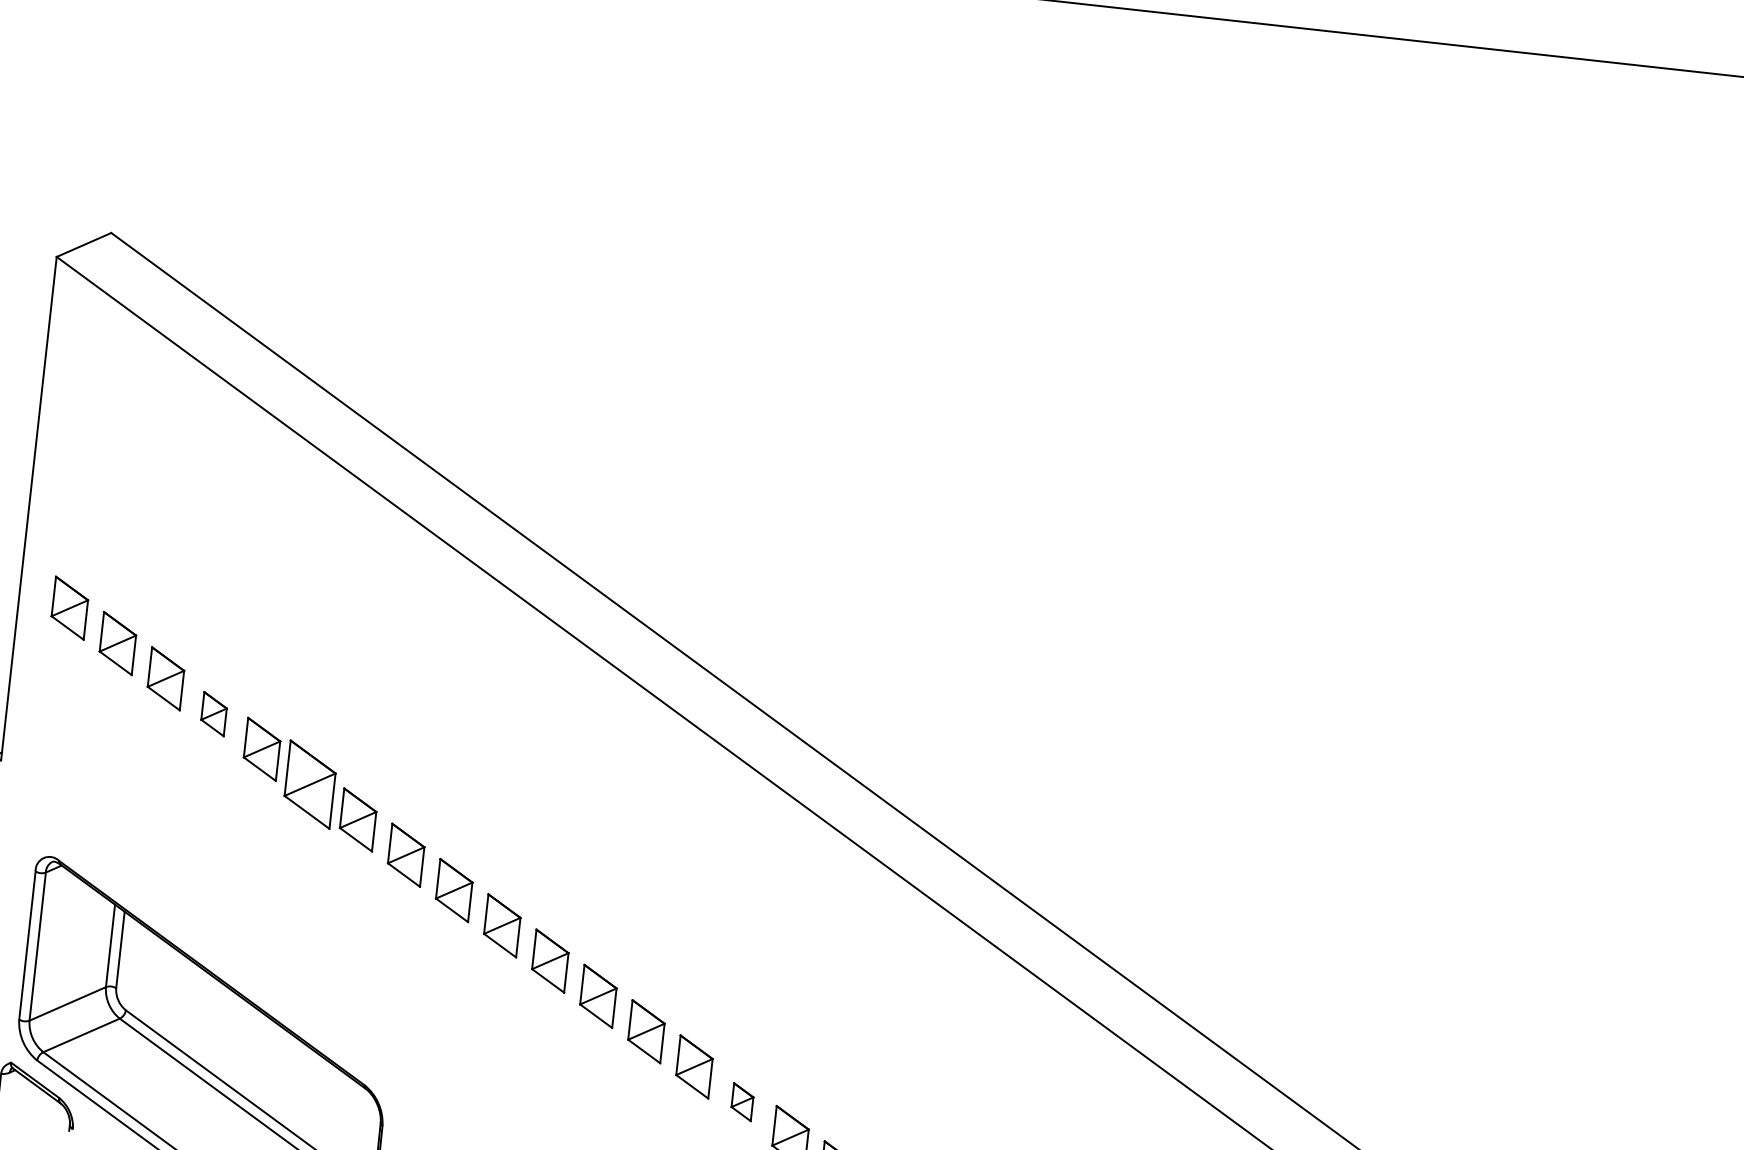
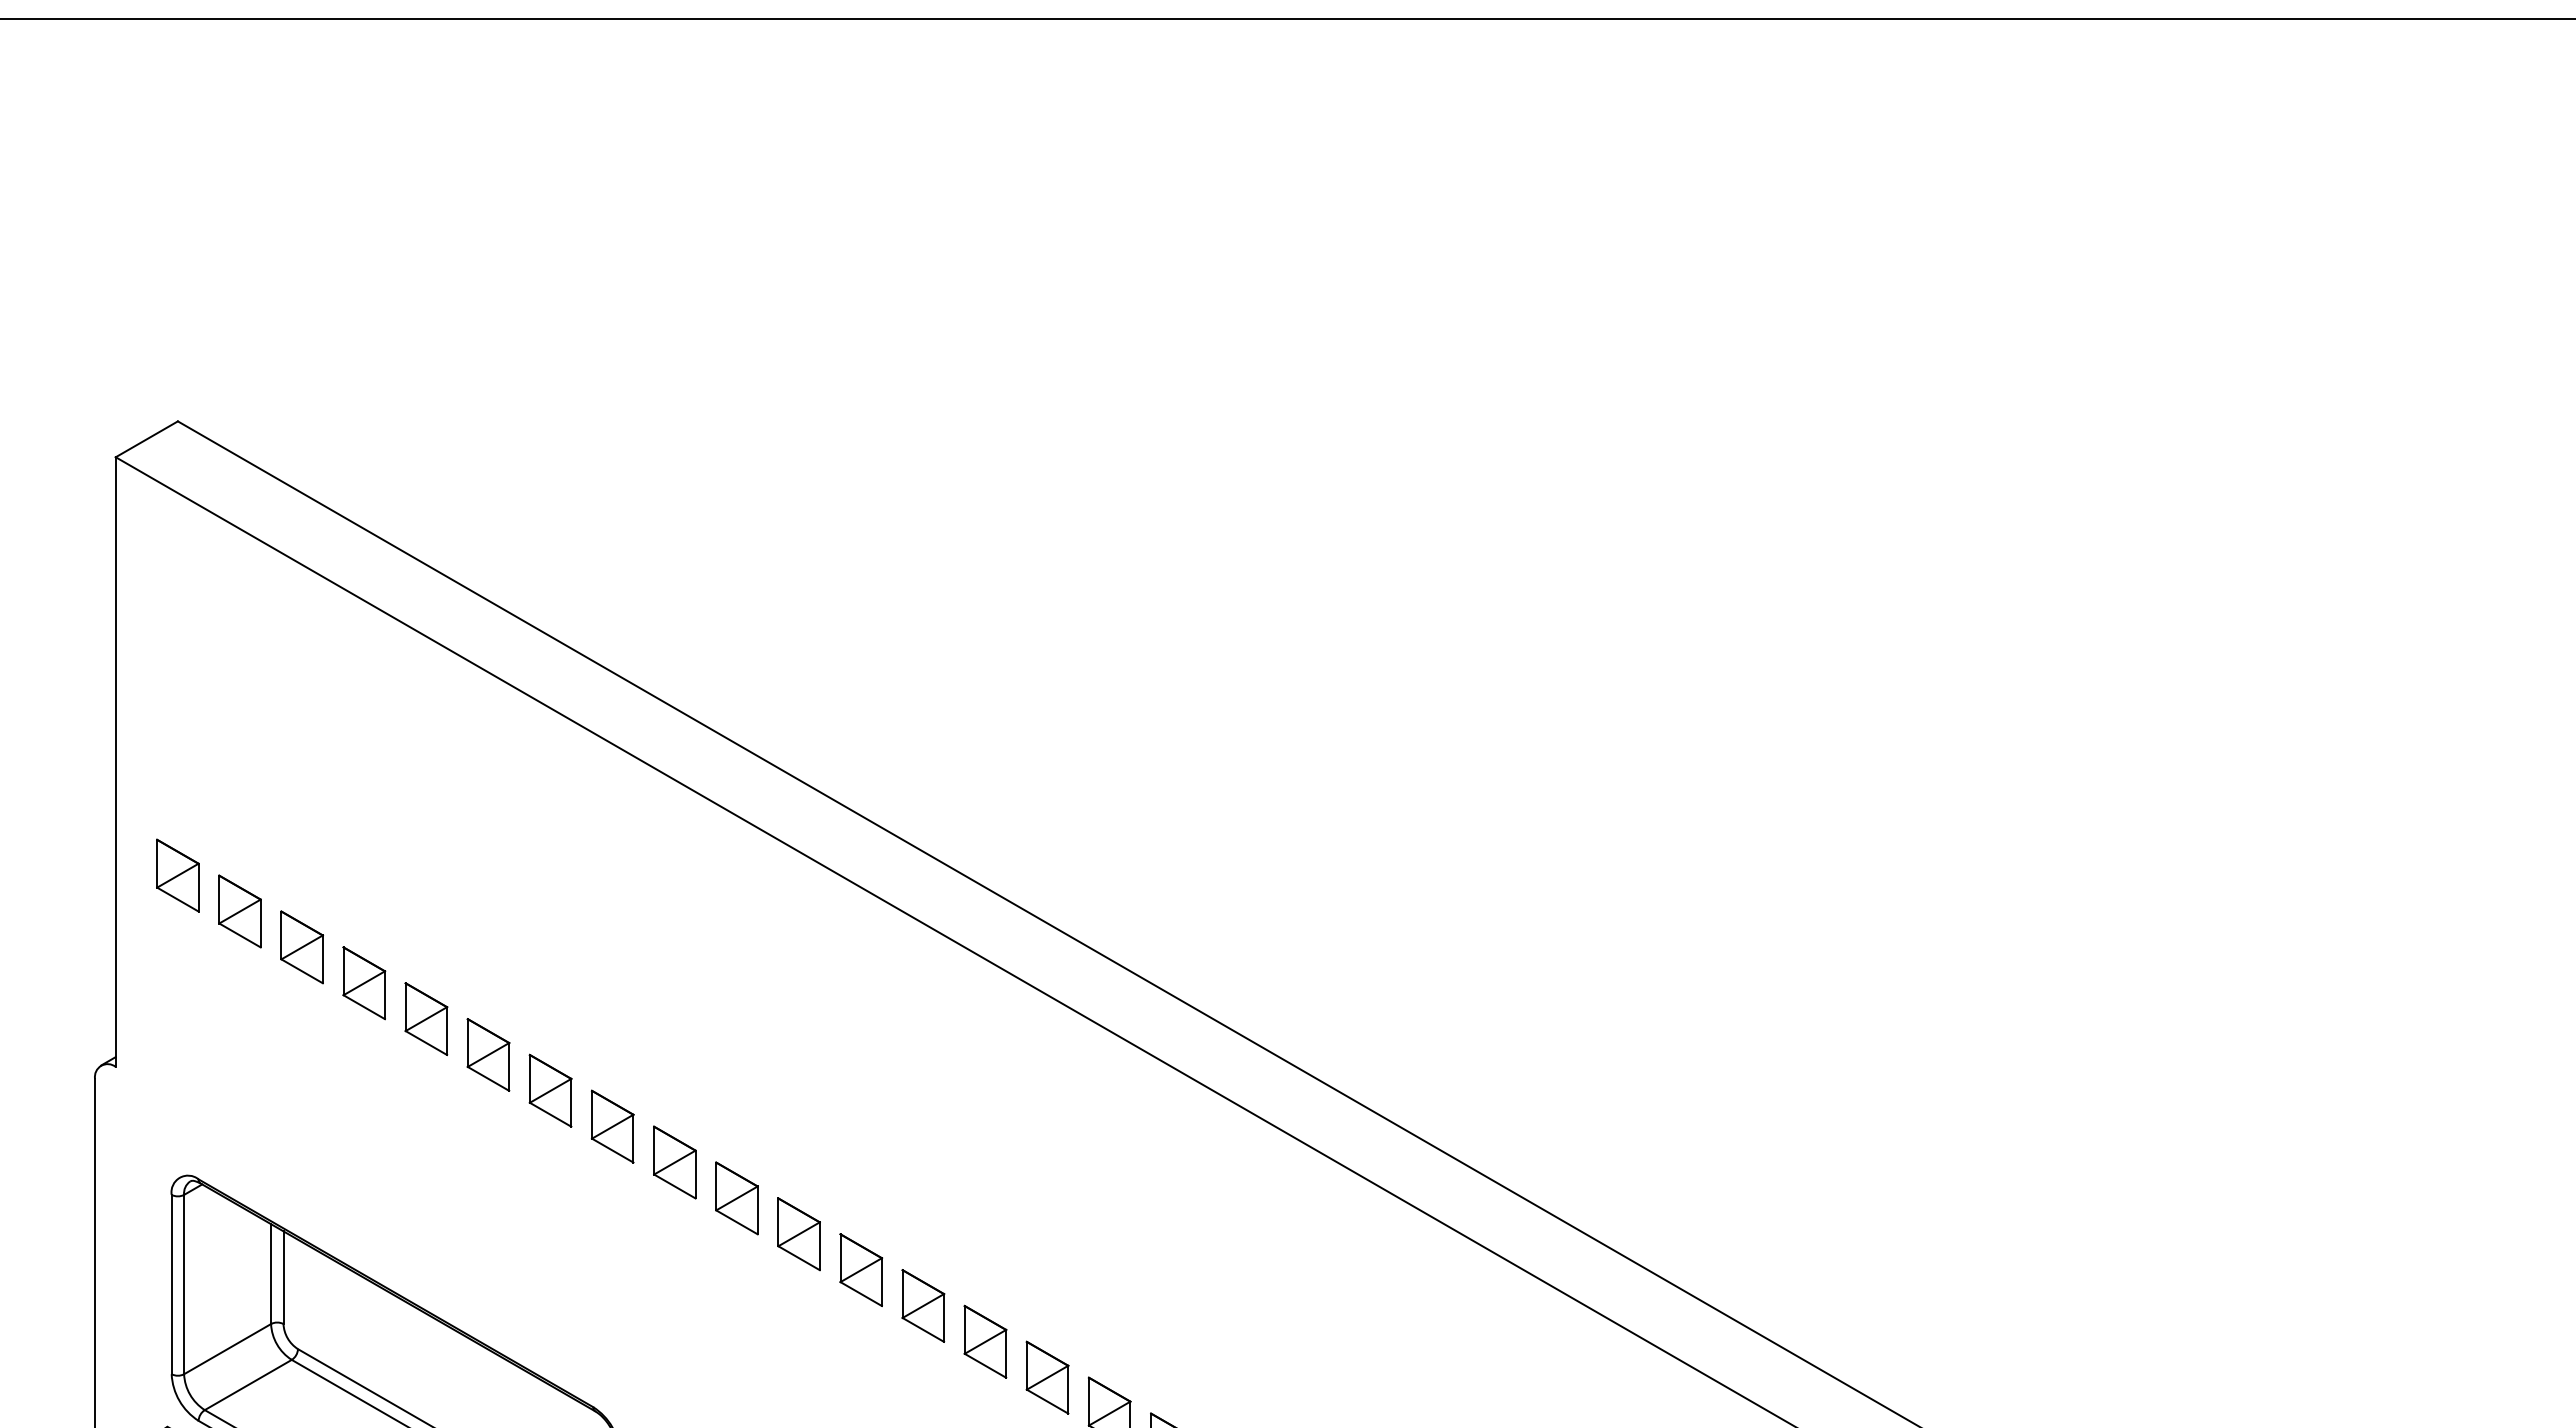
part: (214, 714) -> (364, 983), size x1.43
part: (310, 784) -> (488, 1054), size x0.71
part: (742, 1102) -> (1047, 1377), size x1.67

